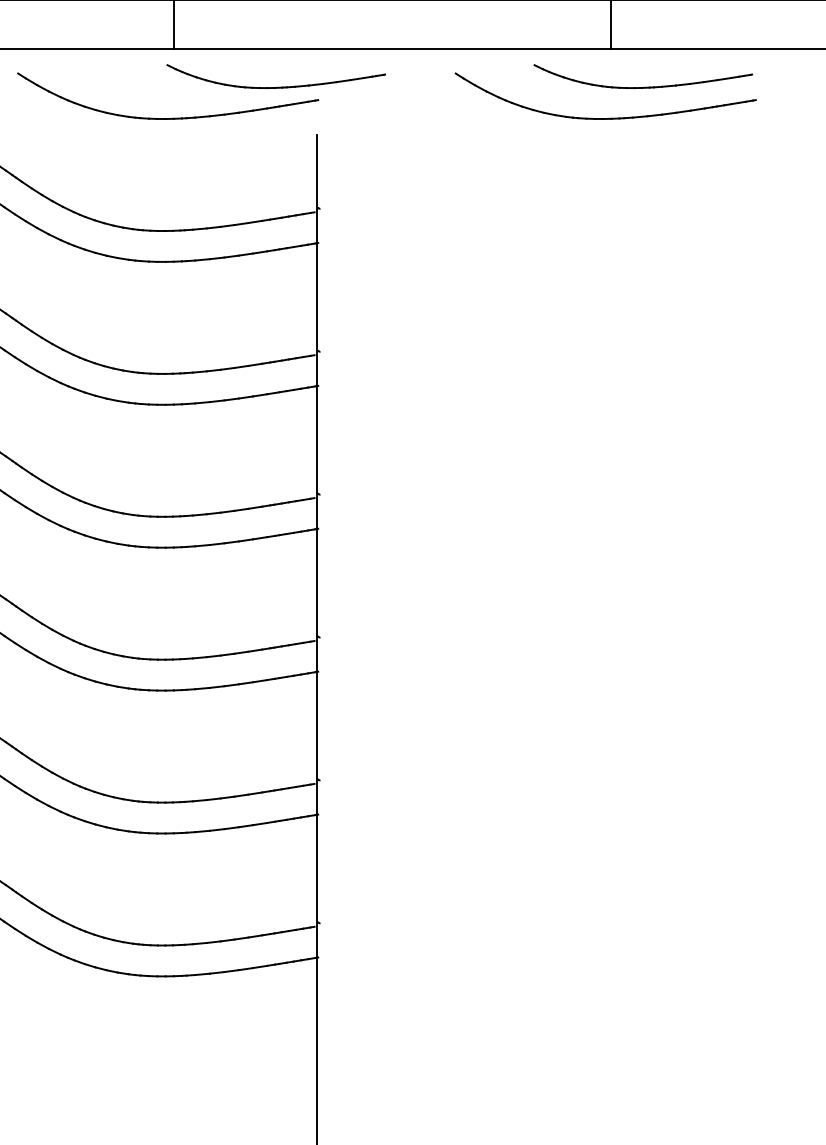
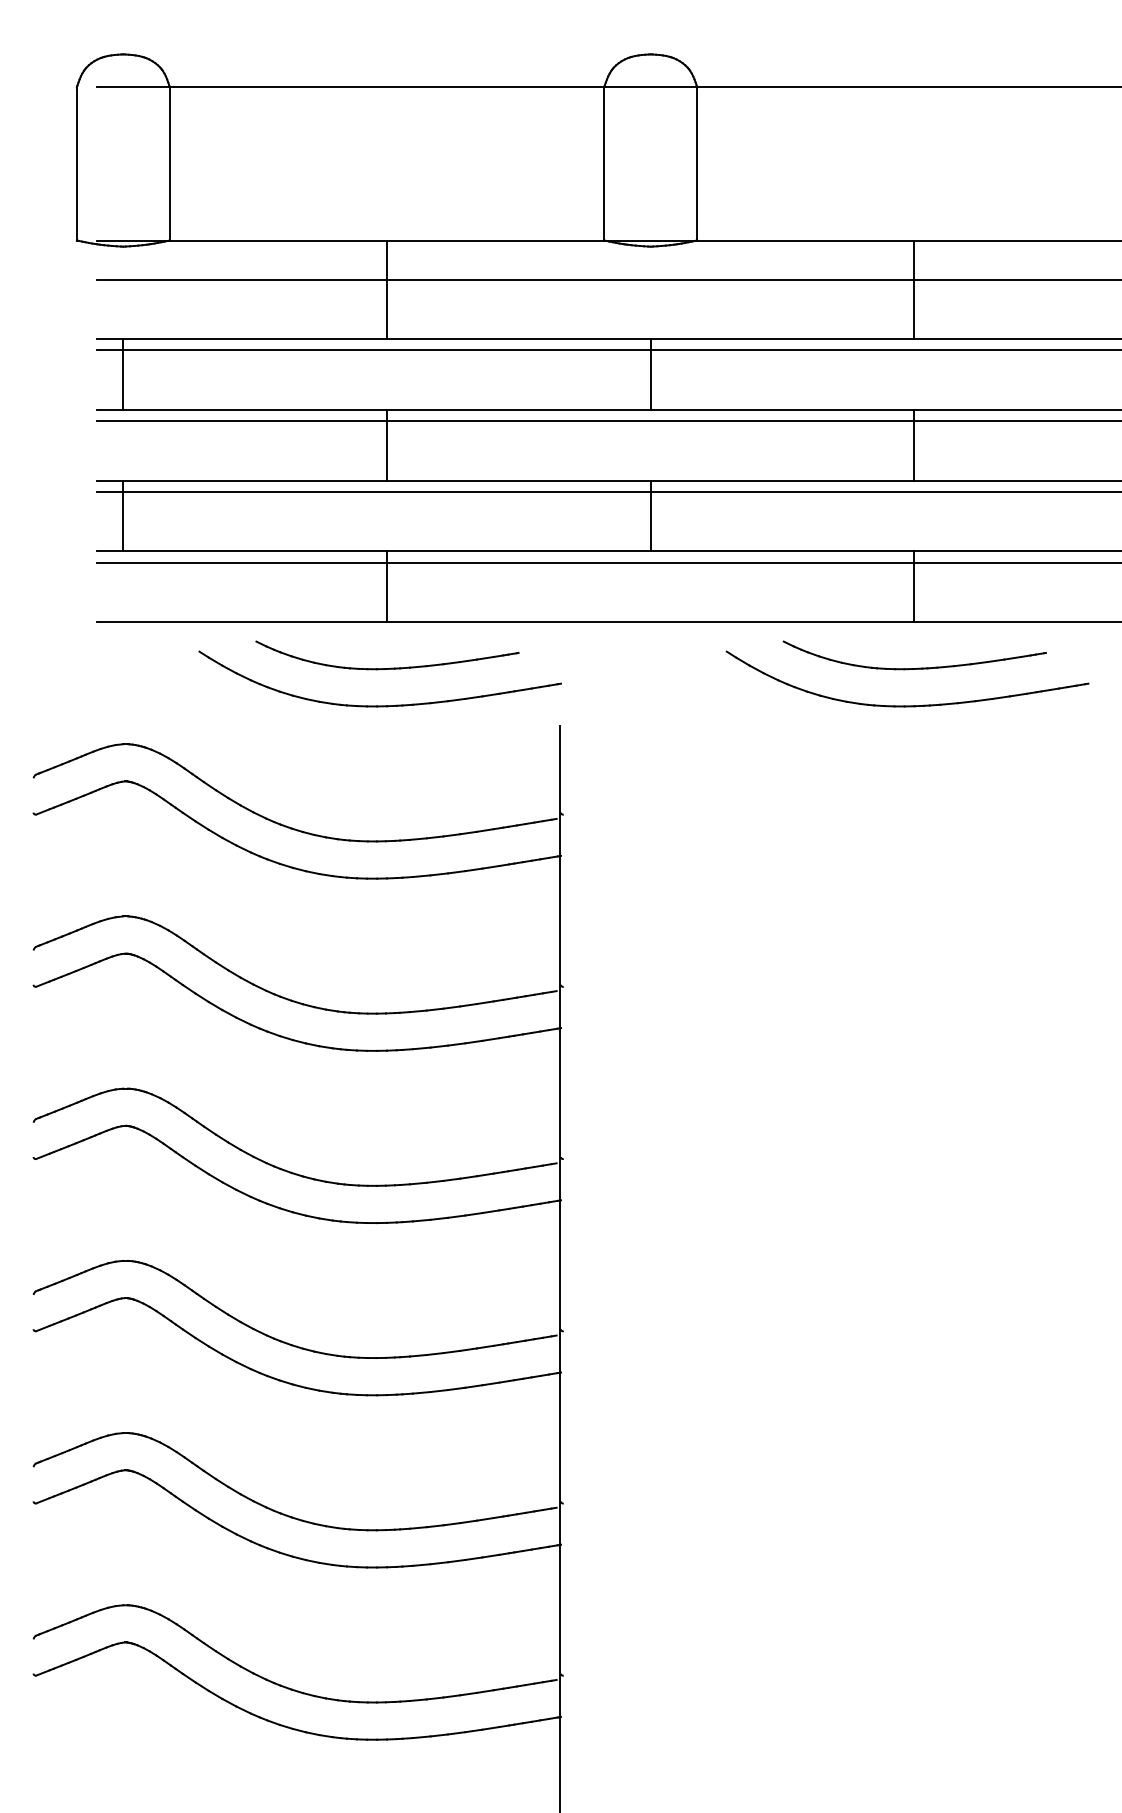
part: (279, 86) -> (391, 667), moved
part: (646, 86) -> (918, 667), moved

